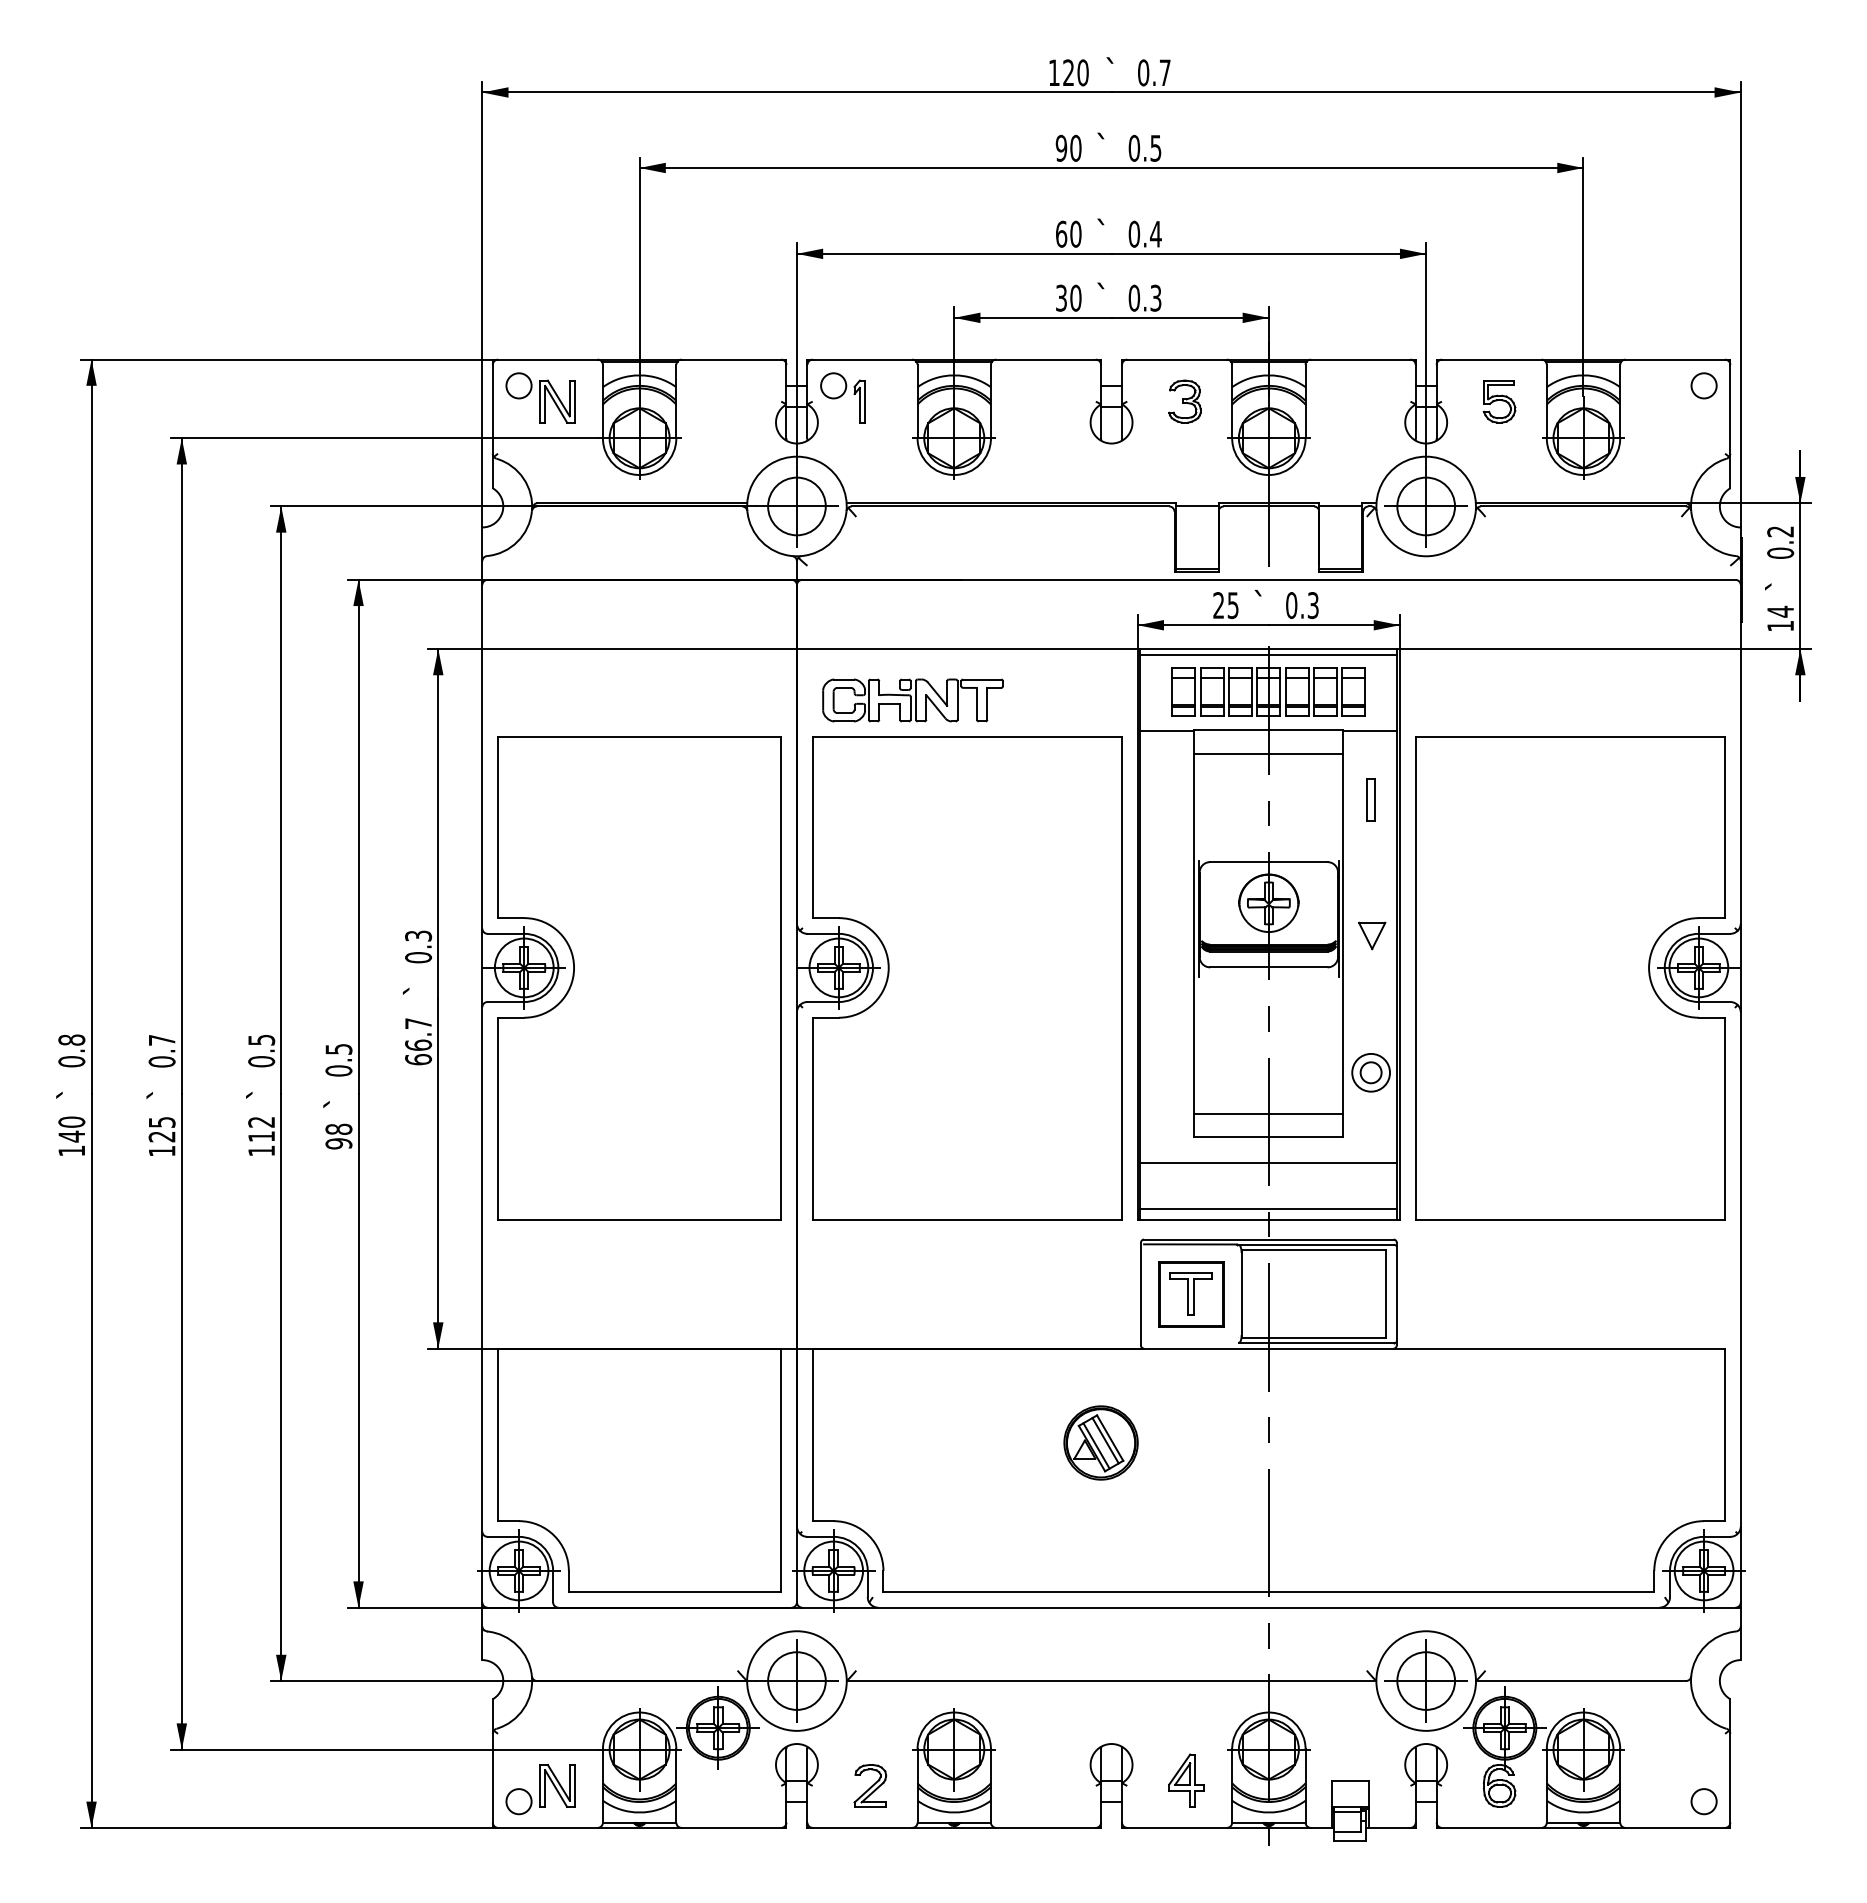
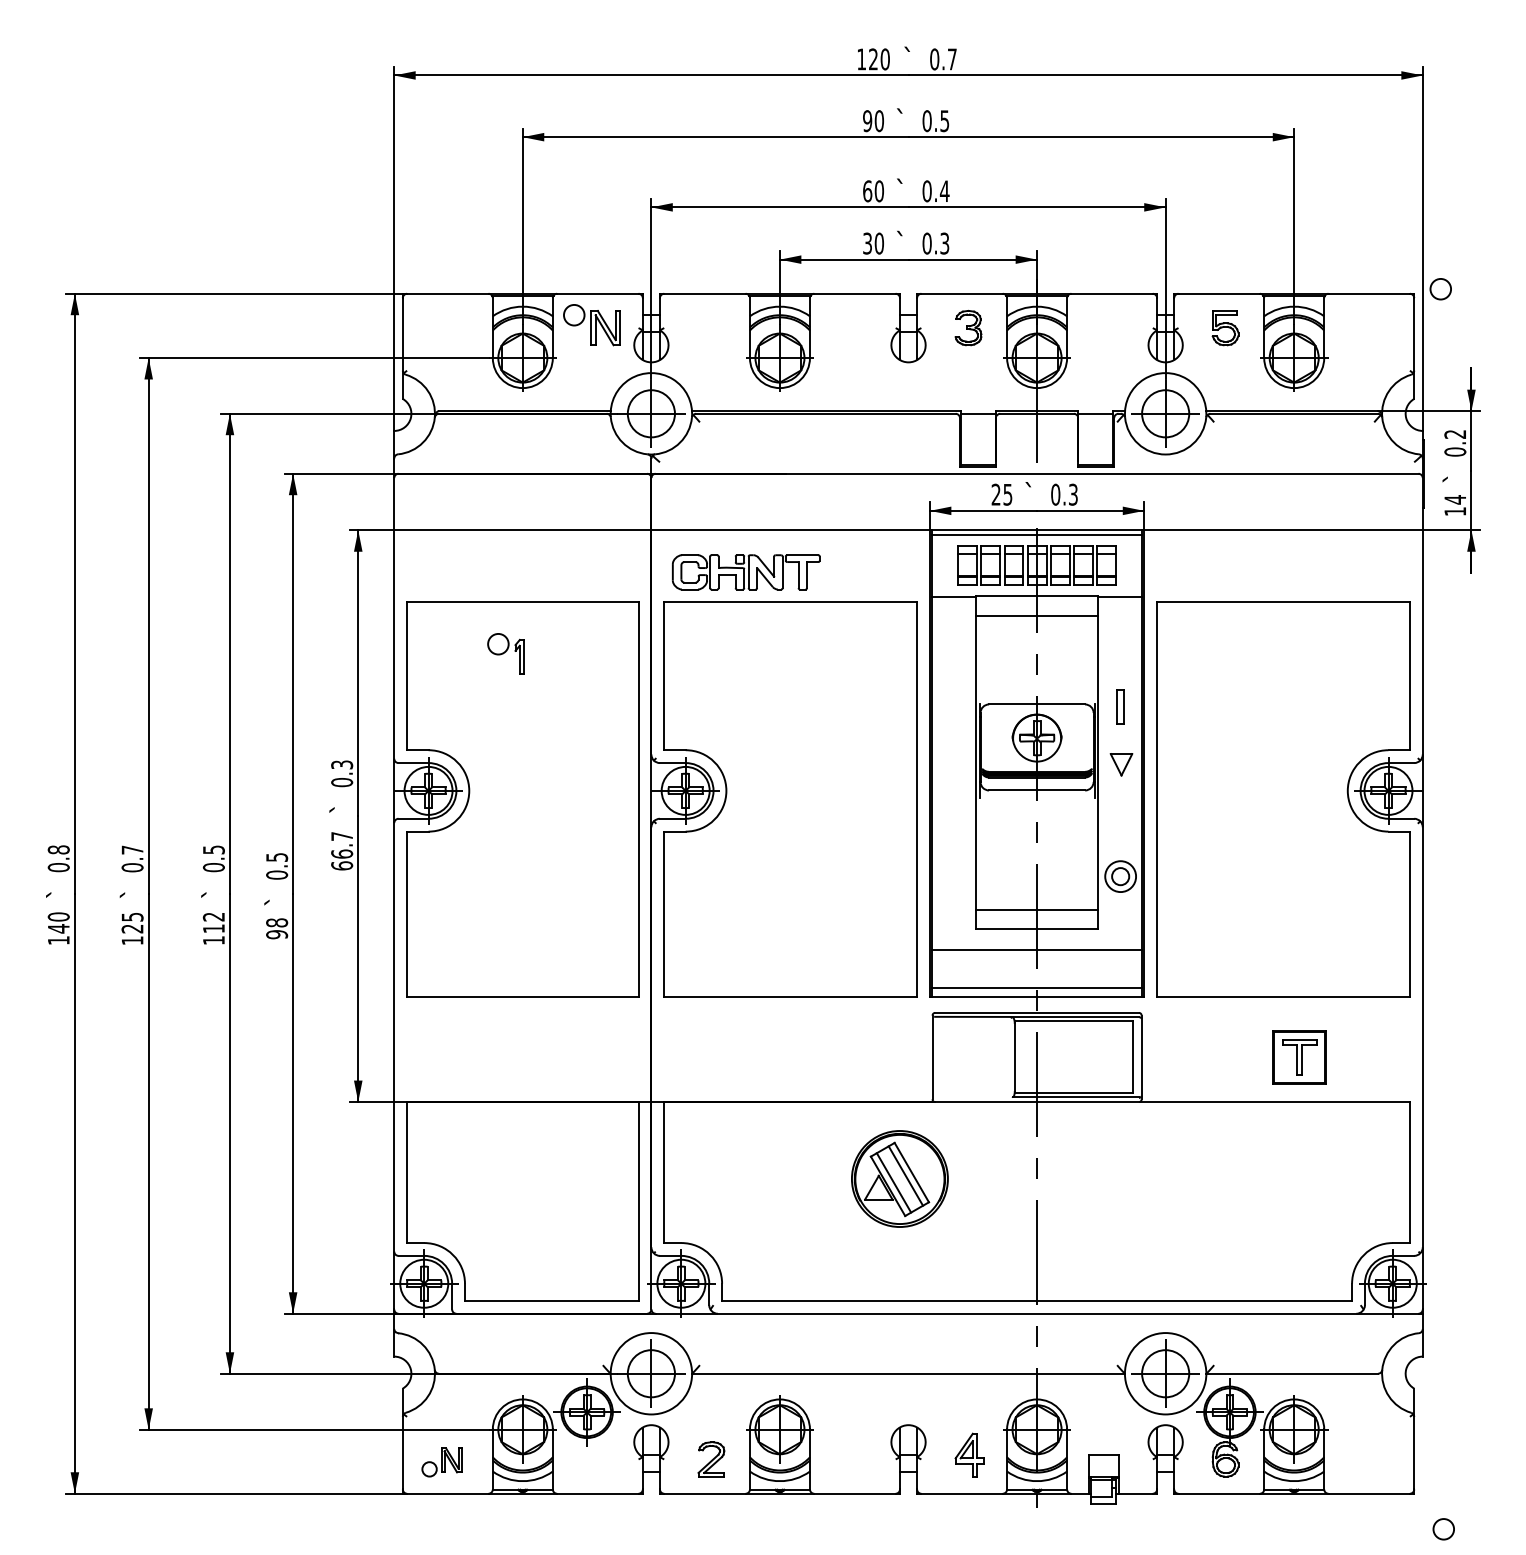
circle: (1703, 386) -> (1440, 289), moved
part: (842, 397) -> (505, 653), moved
part: (540, 398) -> (591, 325), moved
part: (1370, 799) -> (1120, 706), moved
part: (1191, 1294) -> (1299, 1057), moved
part: (1100, 1443) -> (899, 1179), size x1.6
part: (540, 1789) -> (441, 1462), size x0.7
circle: (1703, 1801) -> (1443, 1529), moved

